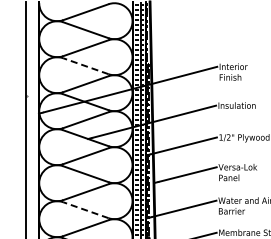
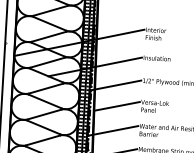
line: (85, 66) -> (49, 23), dashed -> solid
line: (85, 210) -> (43, 127), dashed -> solid

